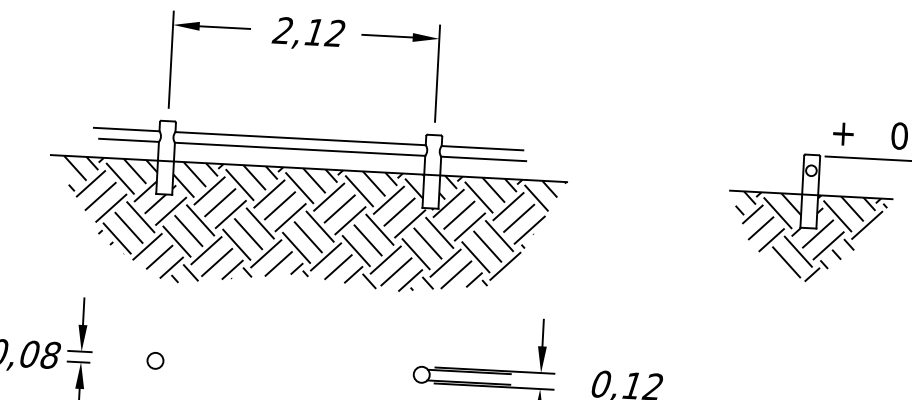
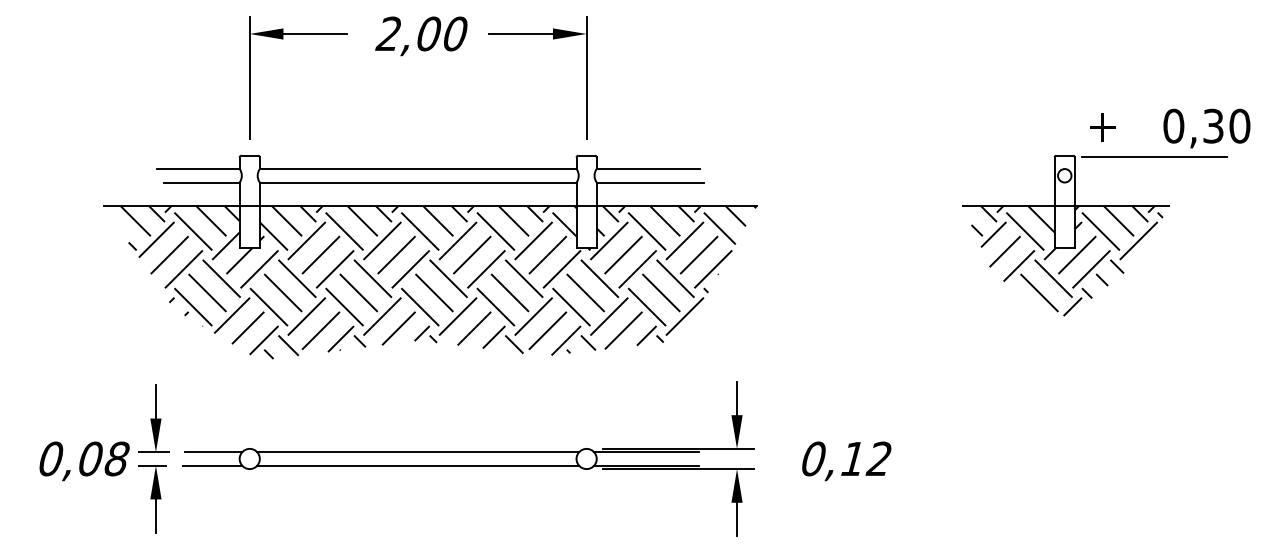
text: (324, 32) -> (441, 33), 2,12 -> 2,00
line: (127, 354) -> (213, 452), added
line: (289, 362) -> (418, 452), added
line: (125, 364) -> (212, 465), added
line: (288, 372) -> (418, 465), added

